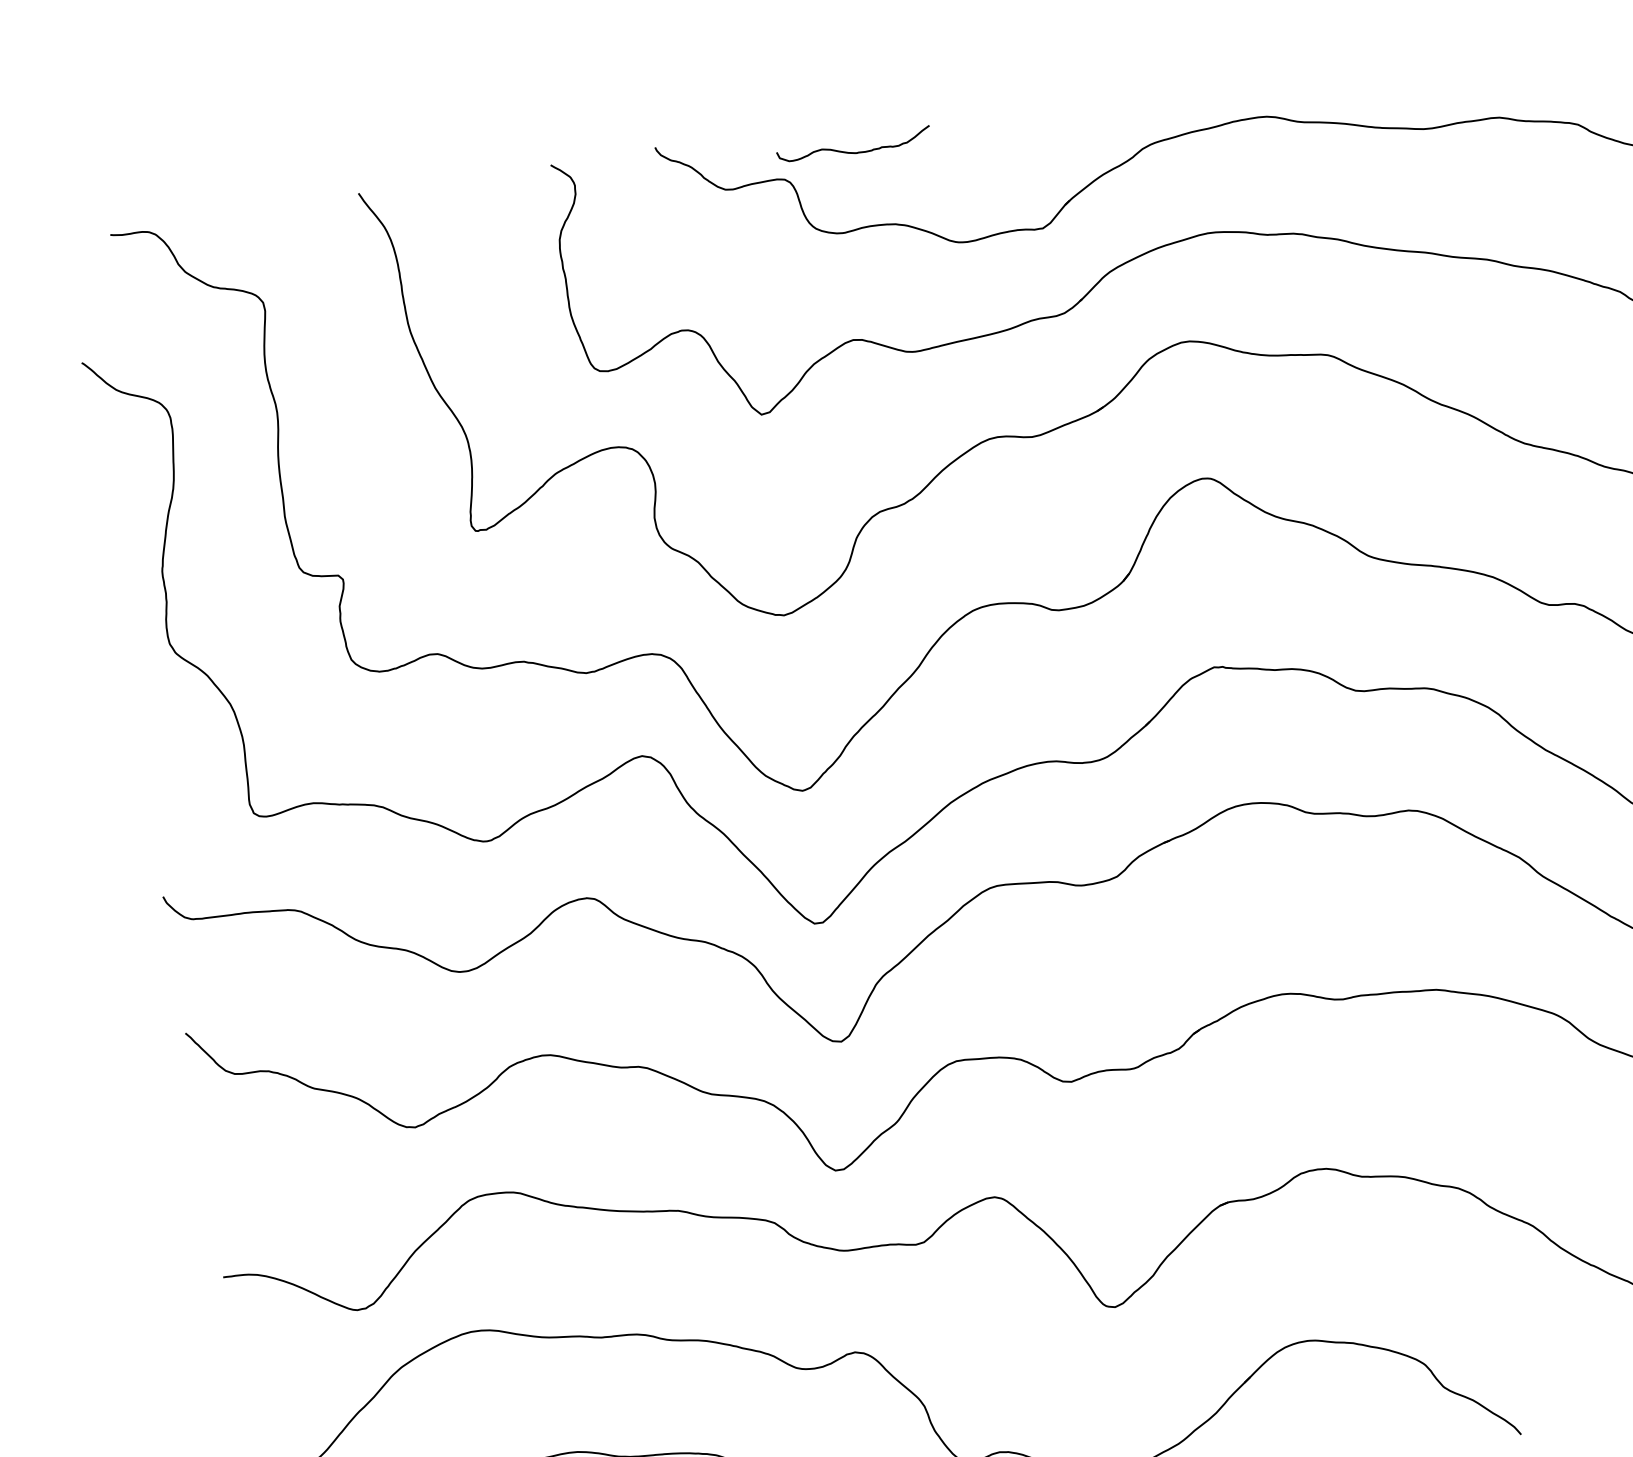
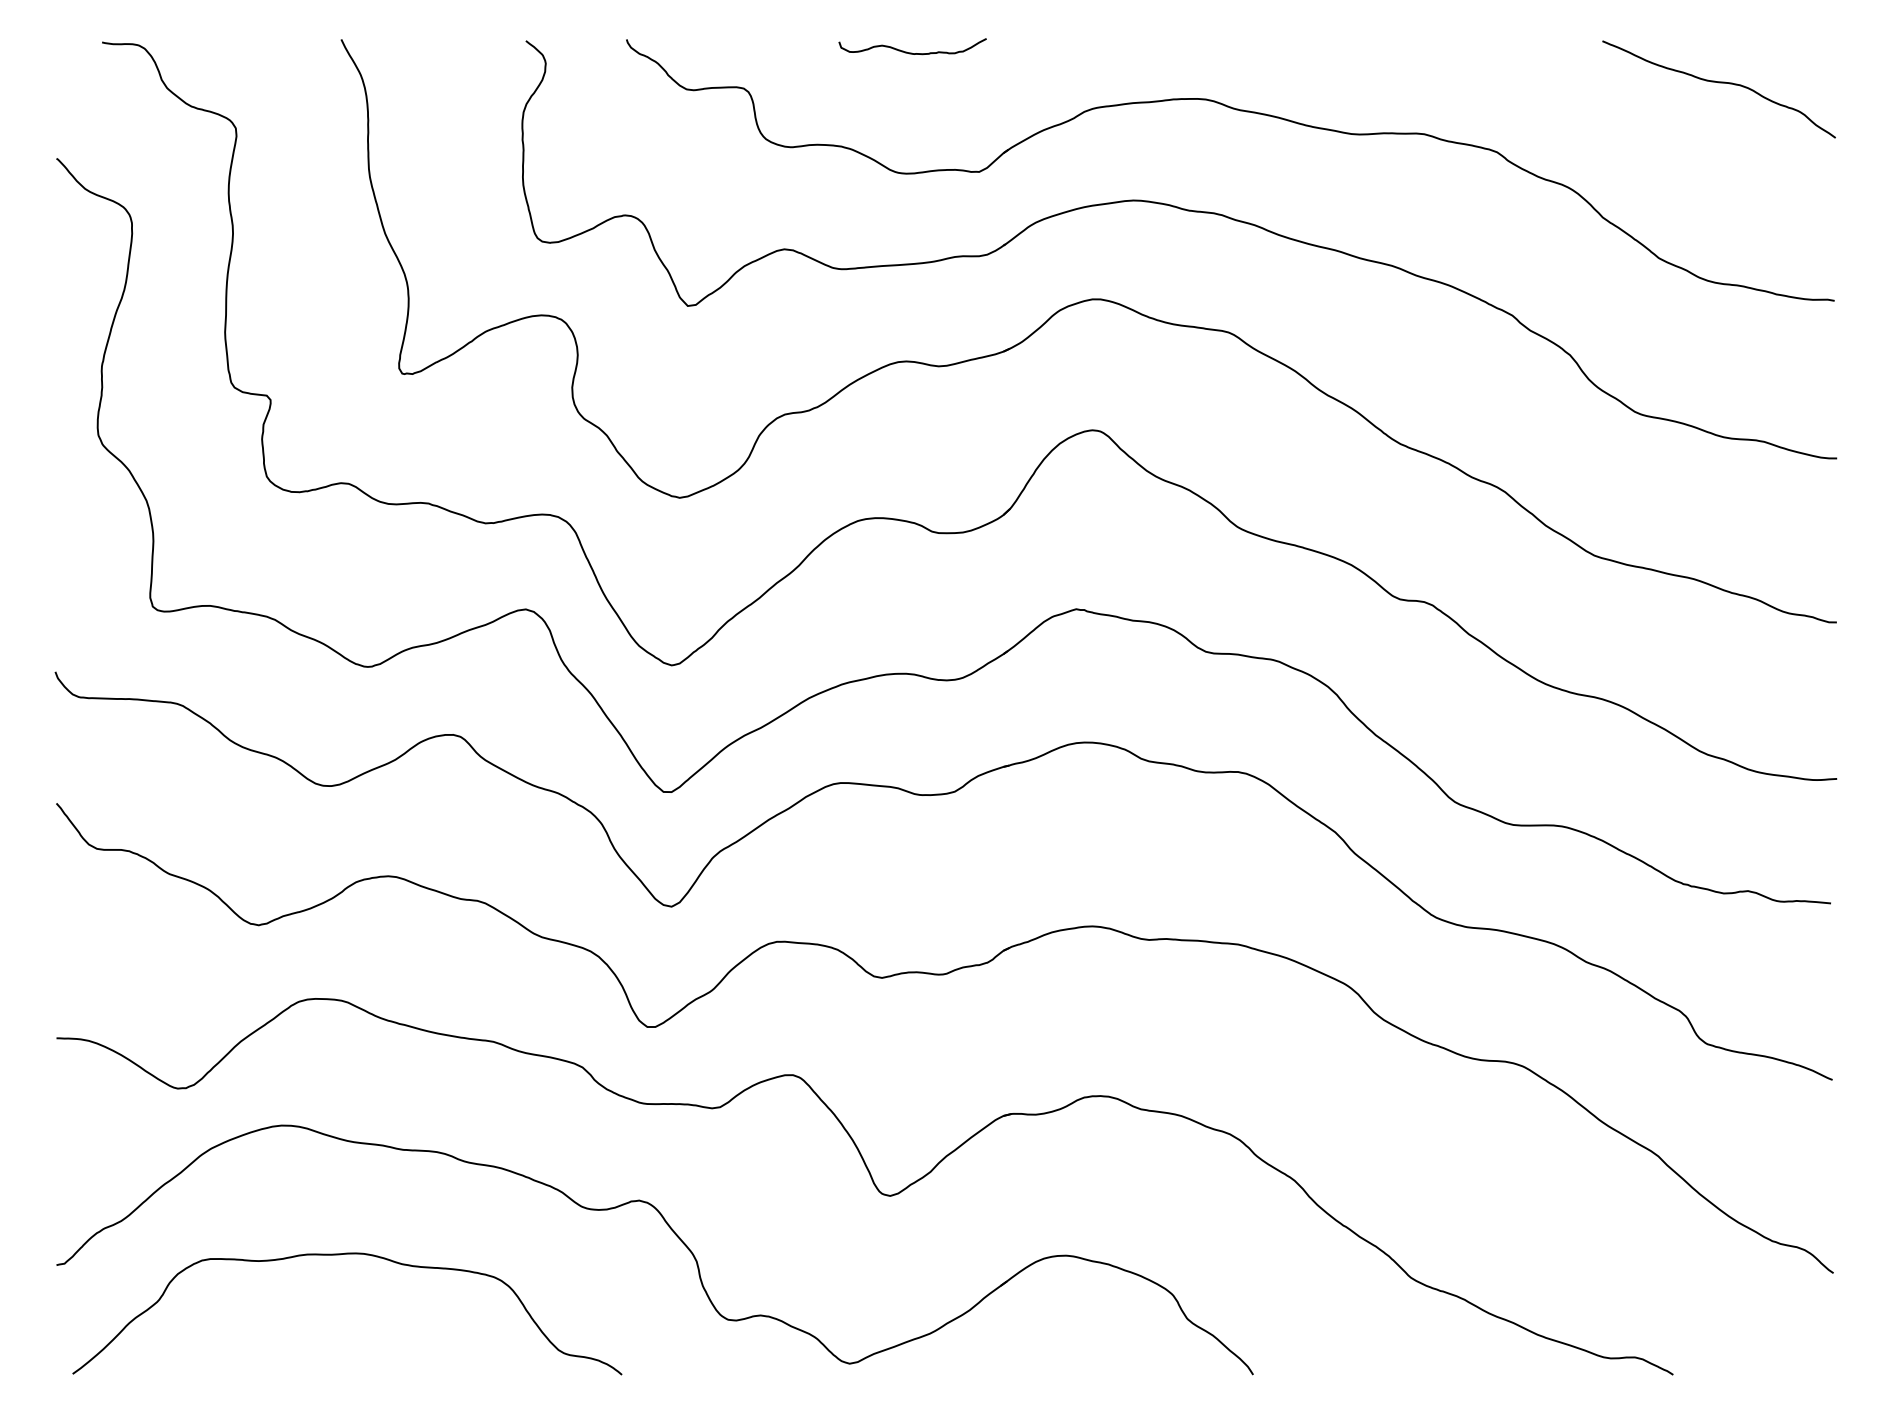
curve: (853, 151) -> (911, 52), moved

